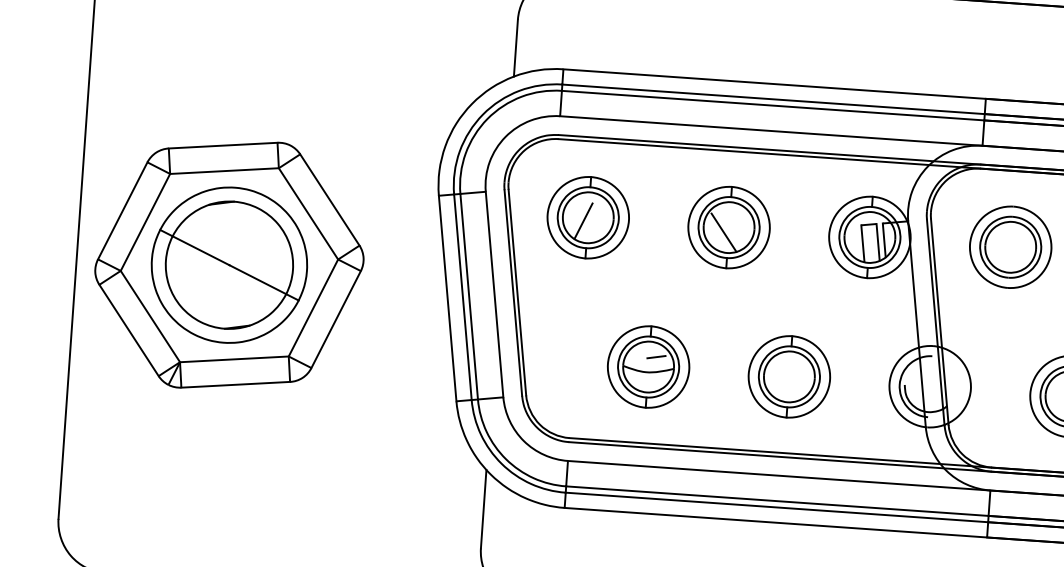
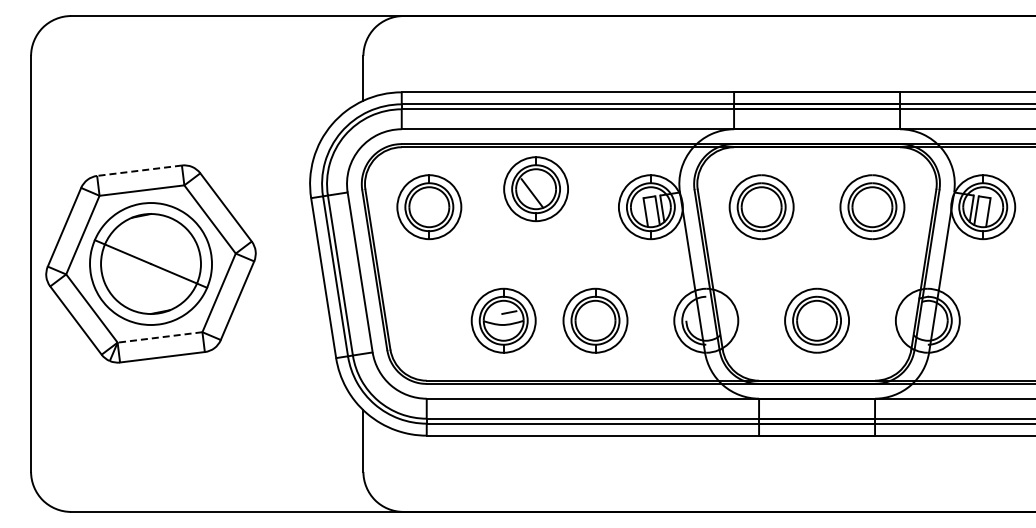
line: (223, 145) -> (139, 170), solid -> dashed
line: (583, 220) -> (425, 209), removed
part: (728, 227) -> (535, 189), moved
line: (234, 359) -> (160, 337), solid -> dashed
part: (648, 366) -> (503, 320), moved

